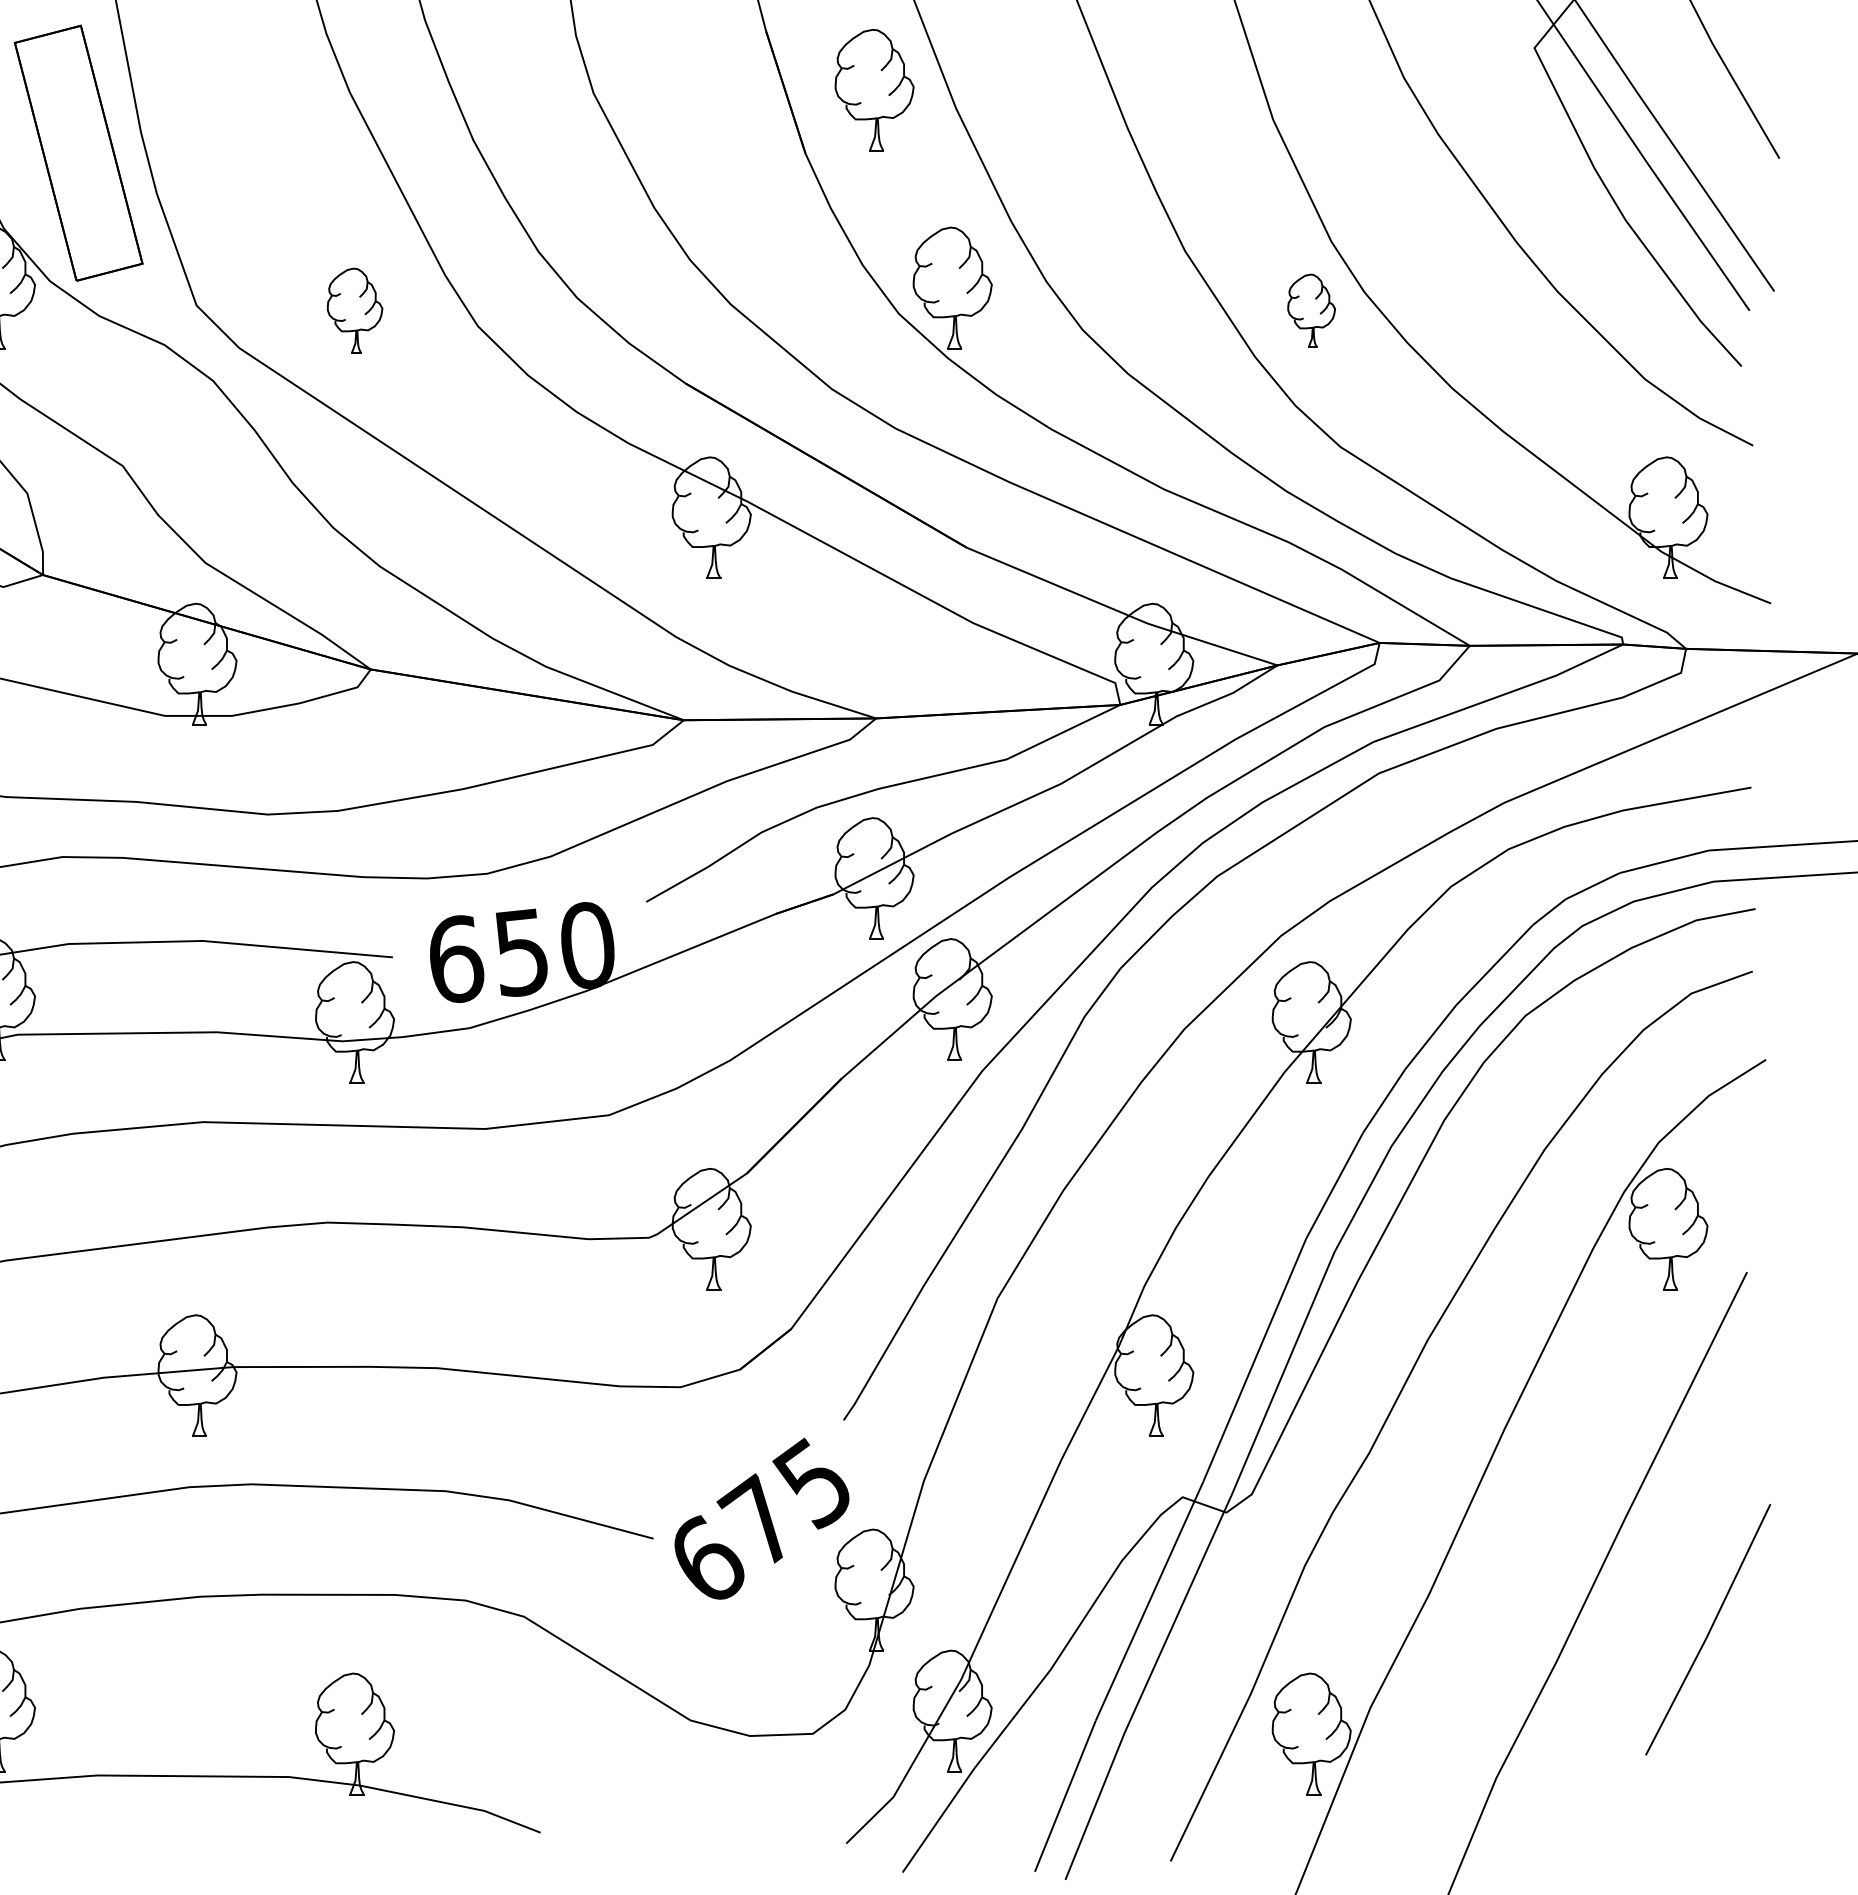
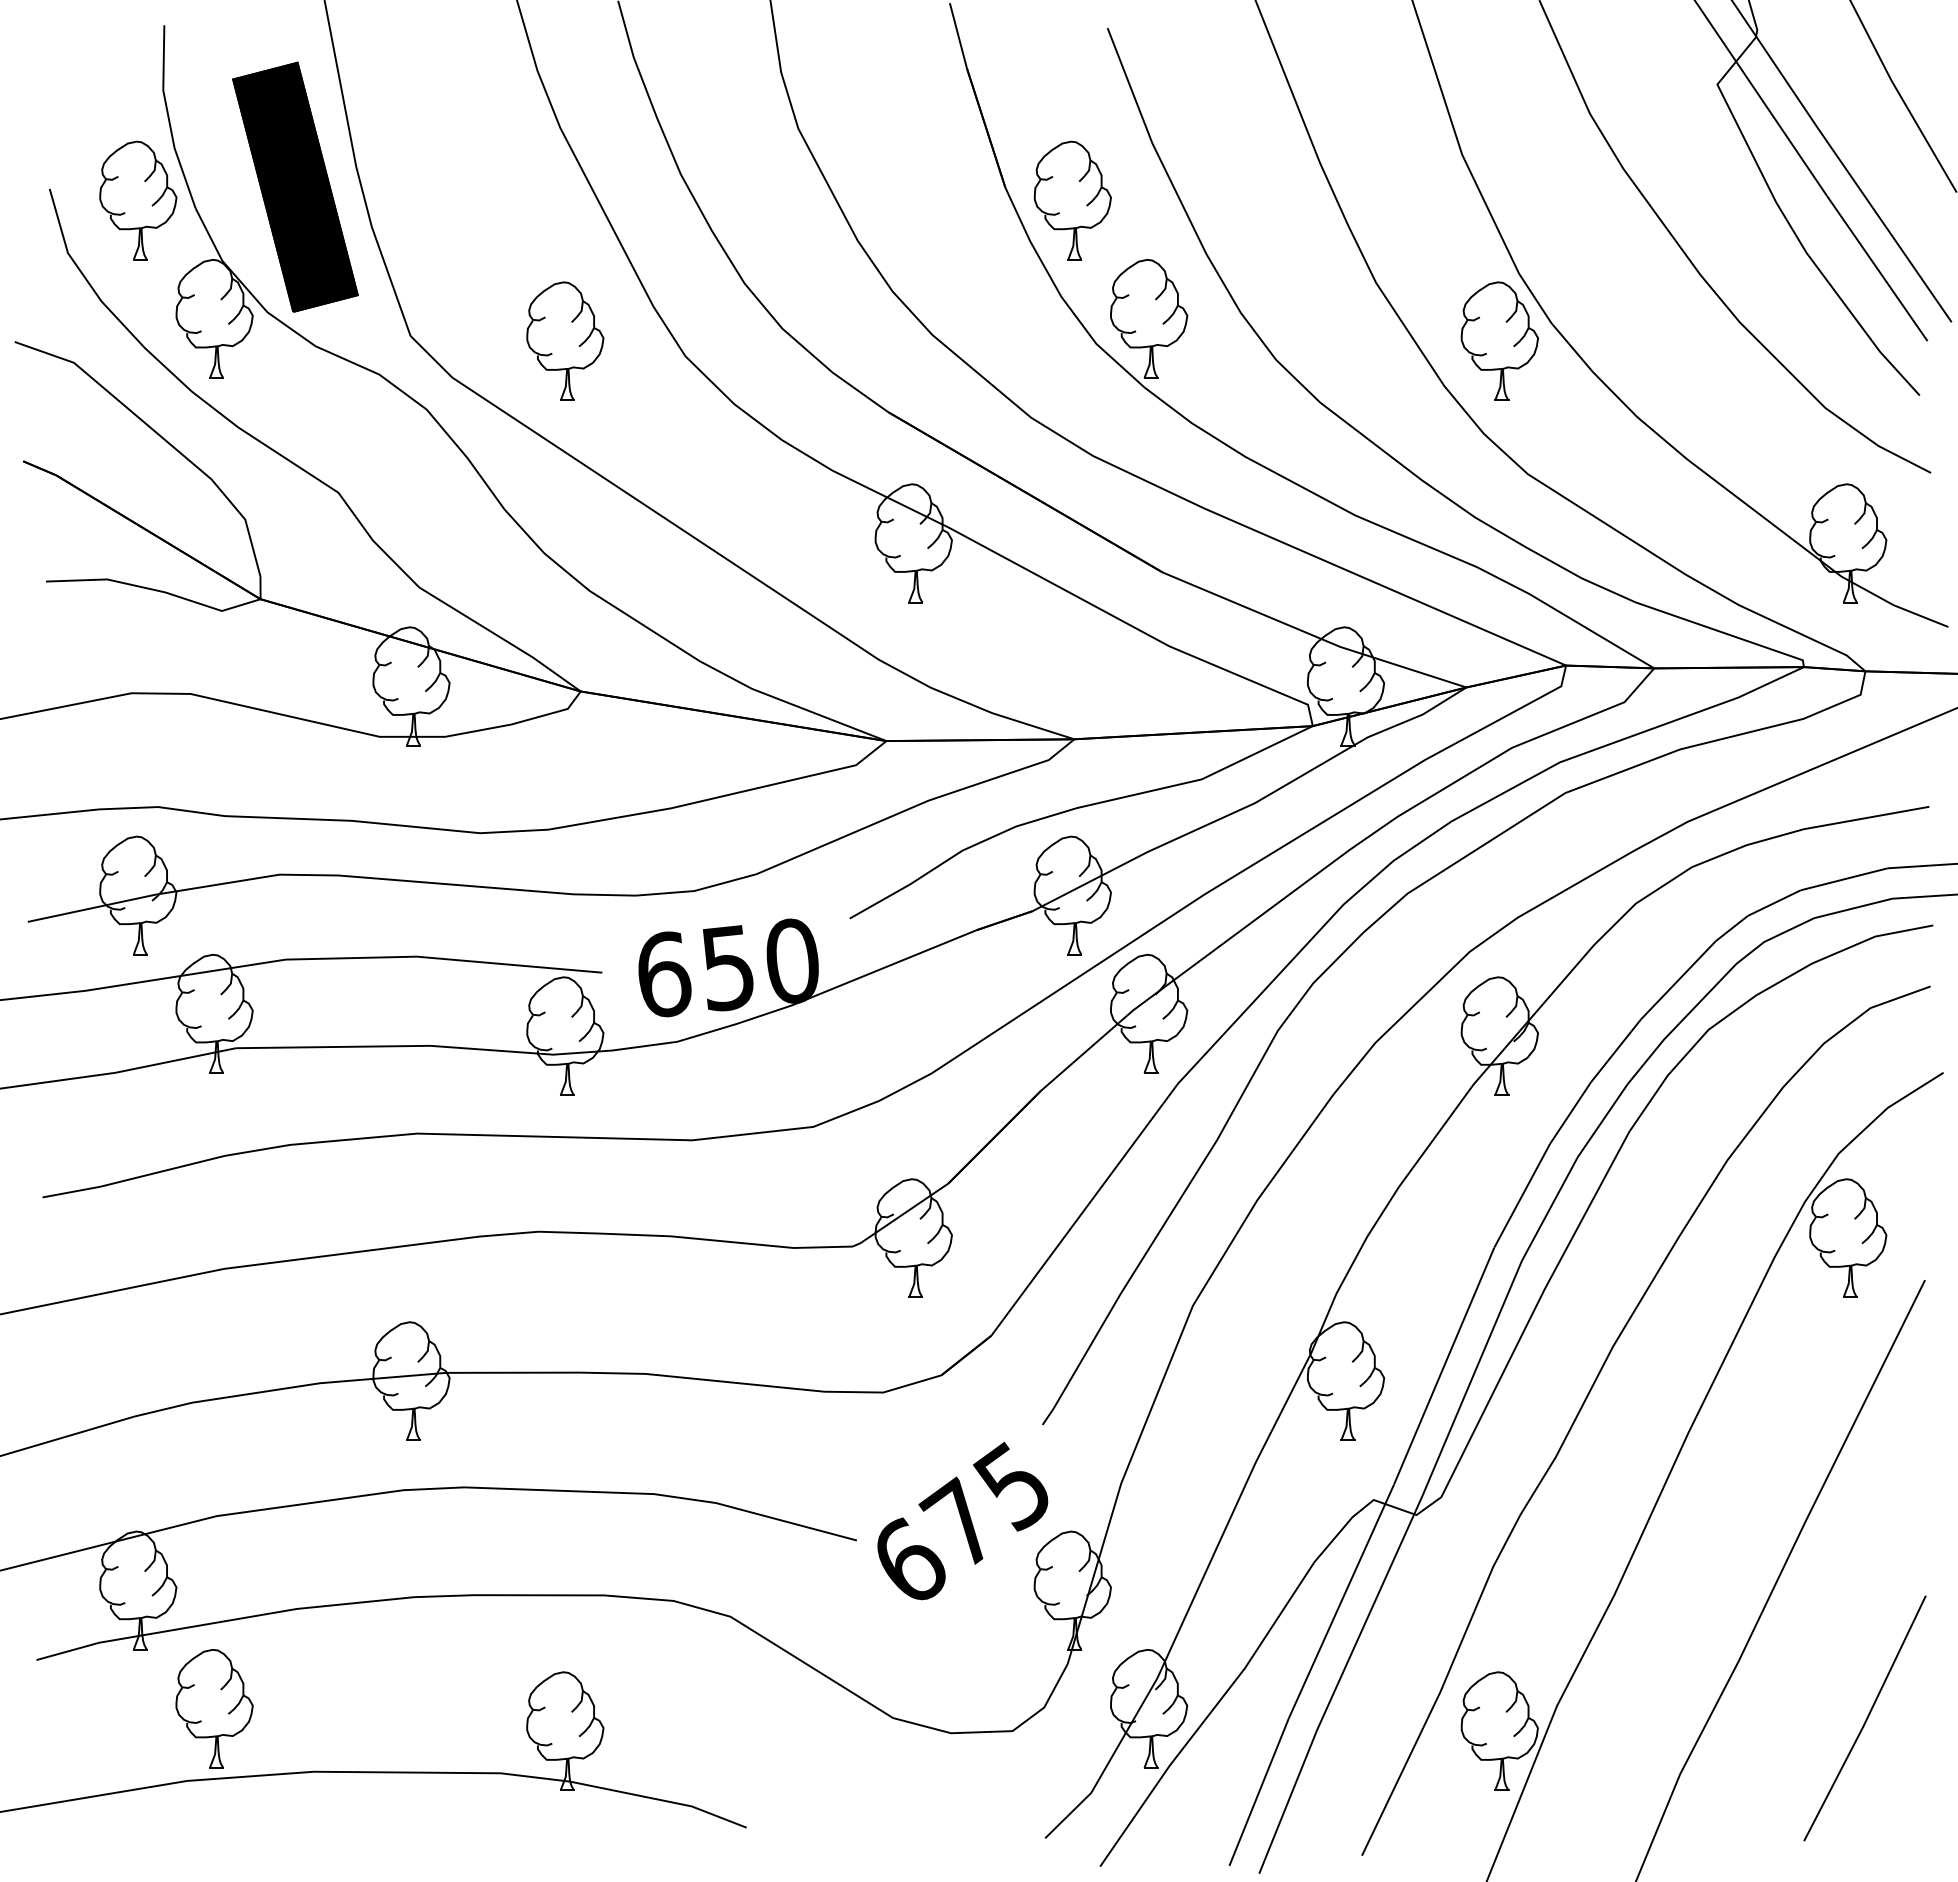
part: (874, 90) -> (1072, 200), moved
fill: (78, 152) -> (295, 186), added
part: (355, 310) -> (565, 340), size x1.43
part: (1311, 310) -> (1499, 340), size x1.67
line: (1708, 1630) -> (1865, 1719), moved

